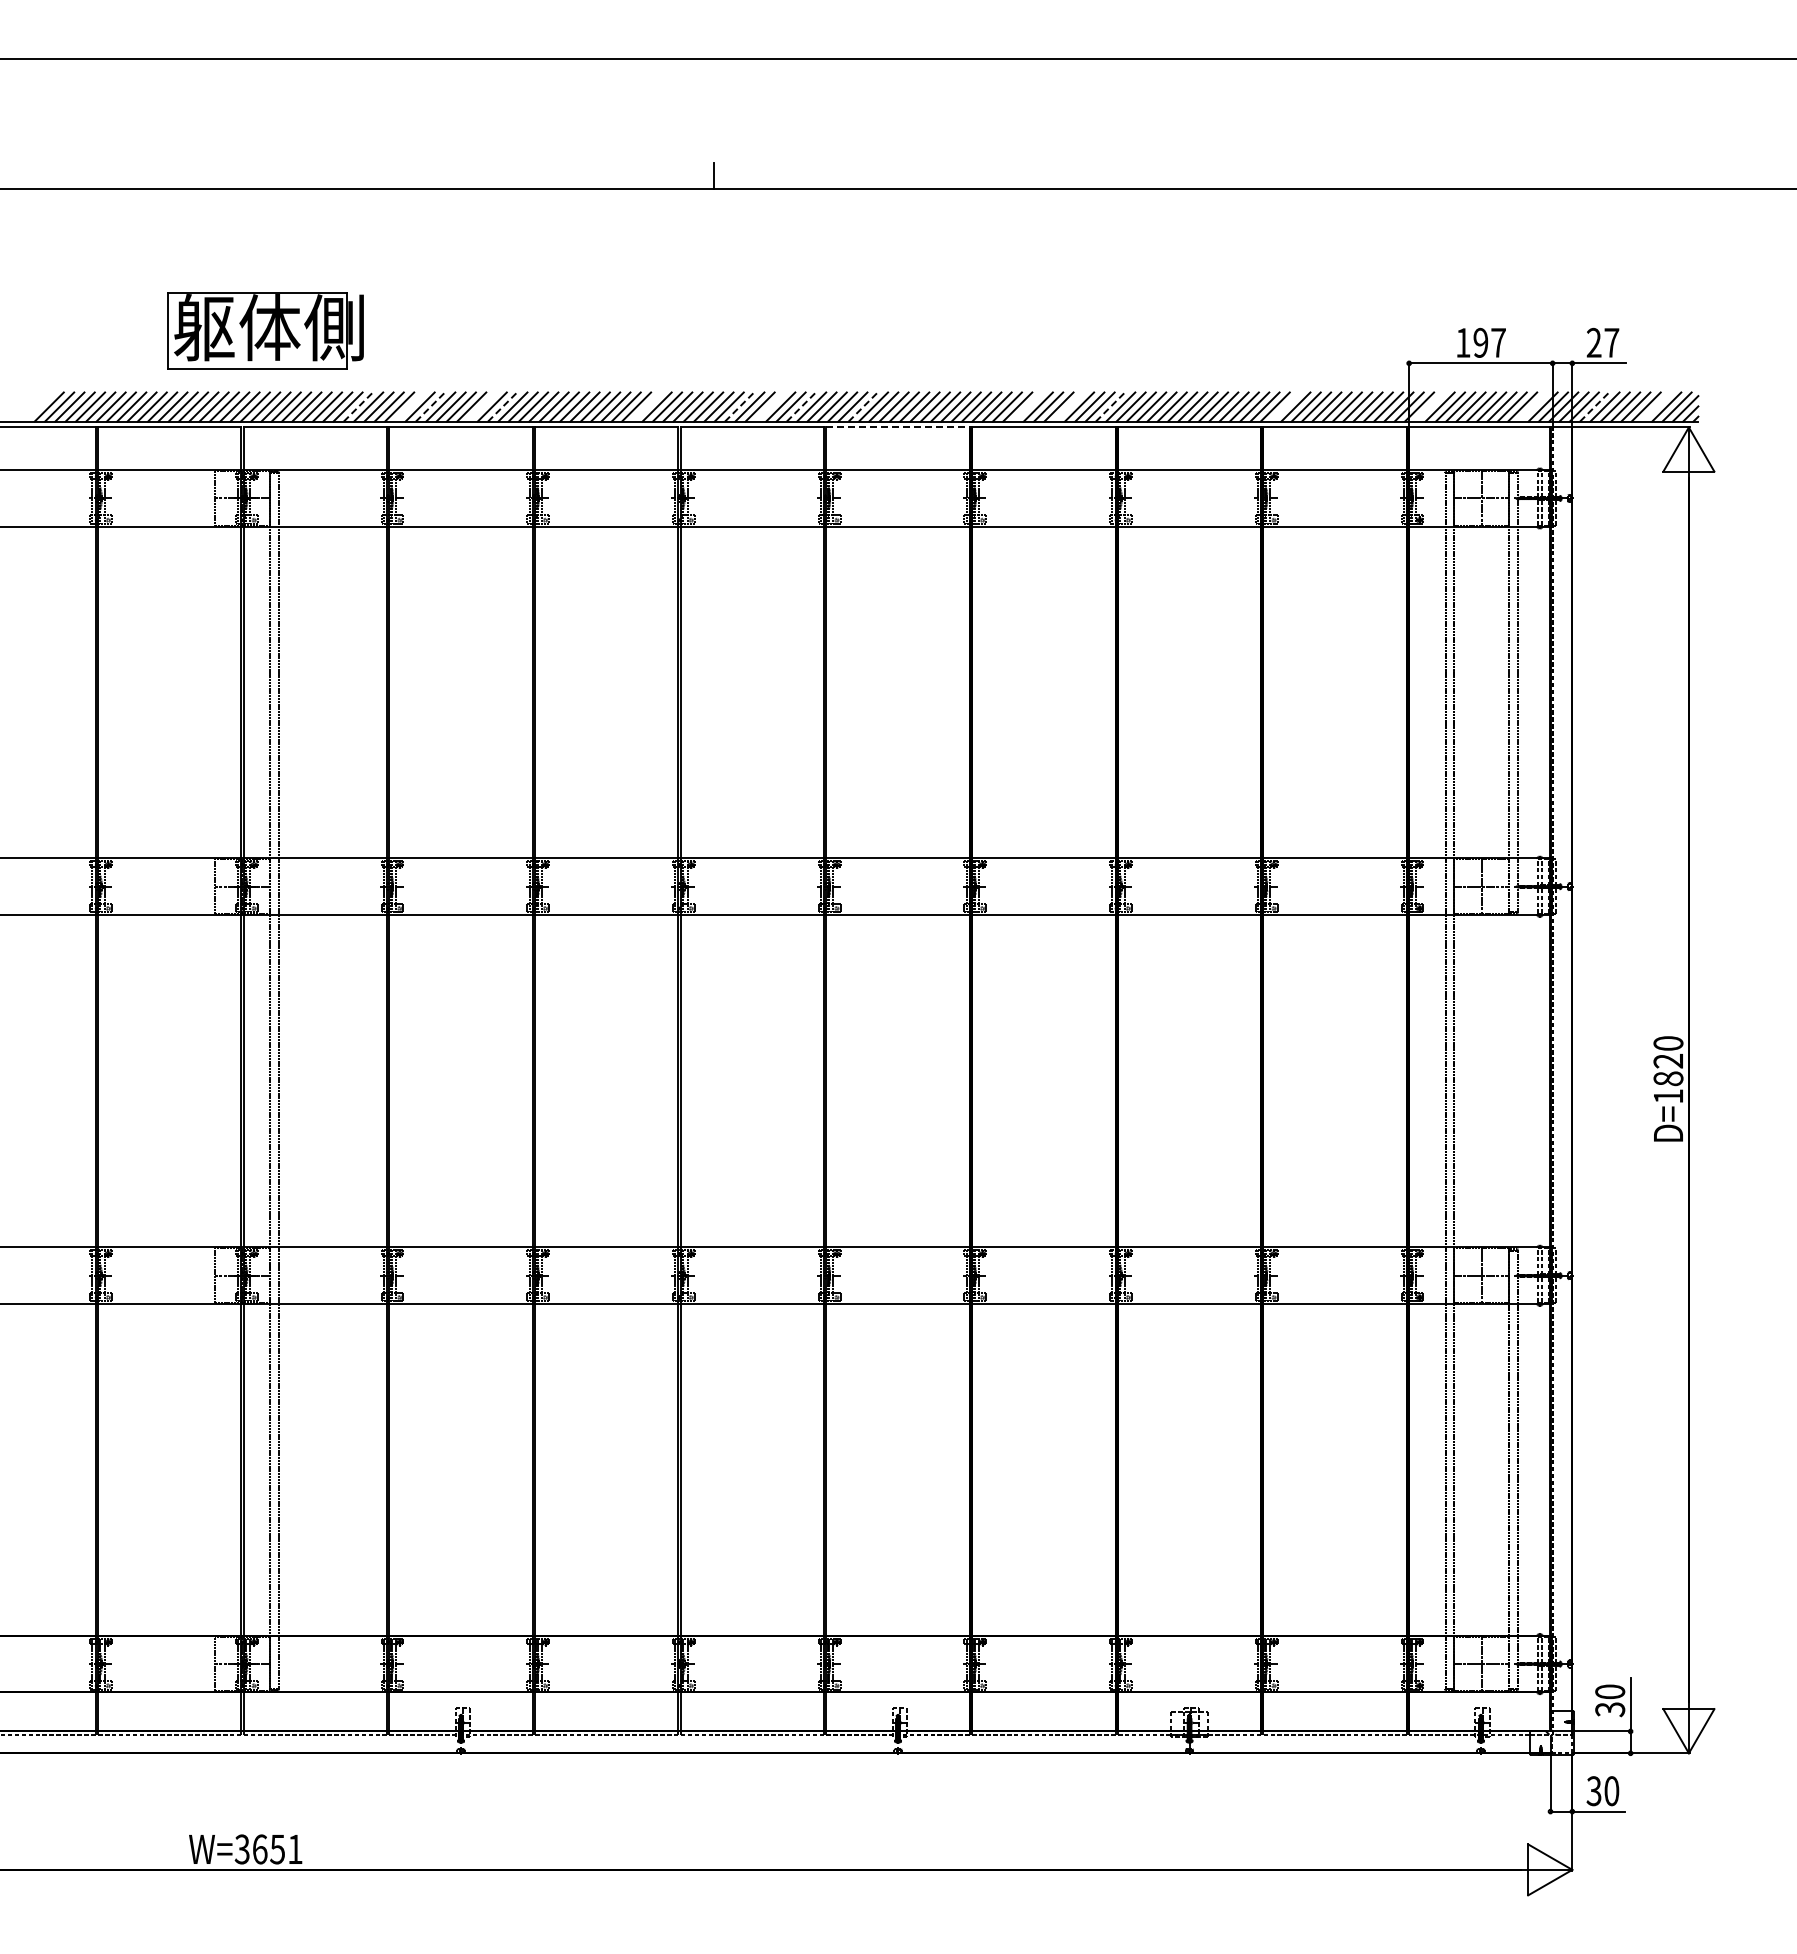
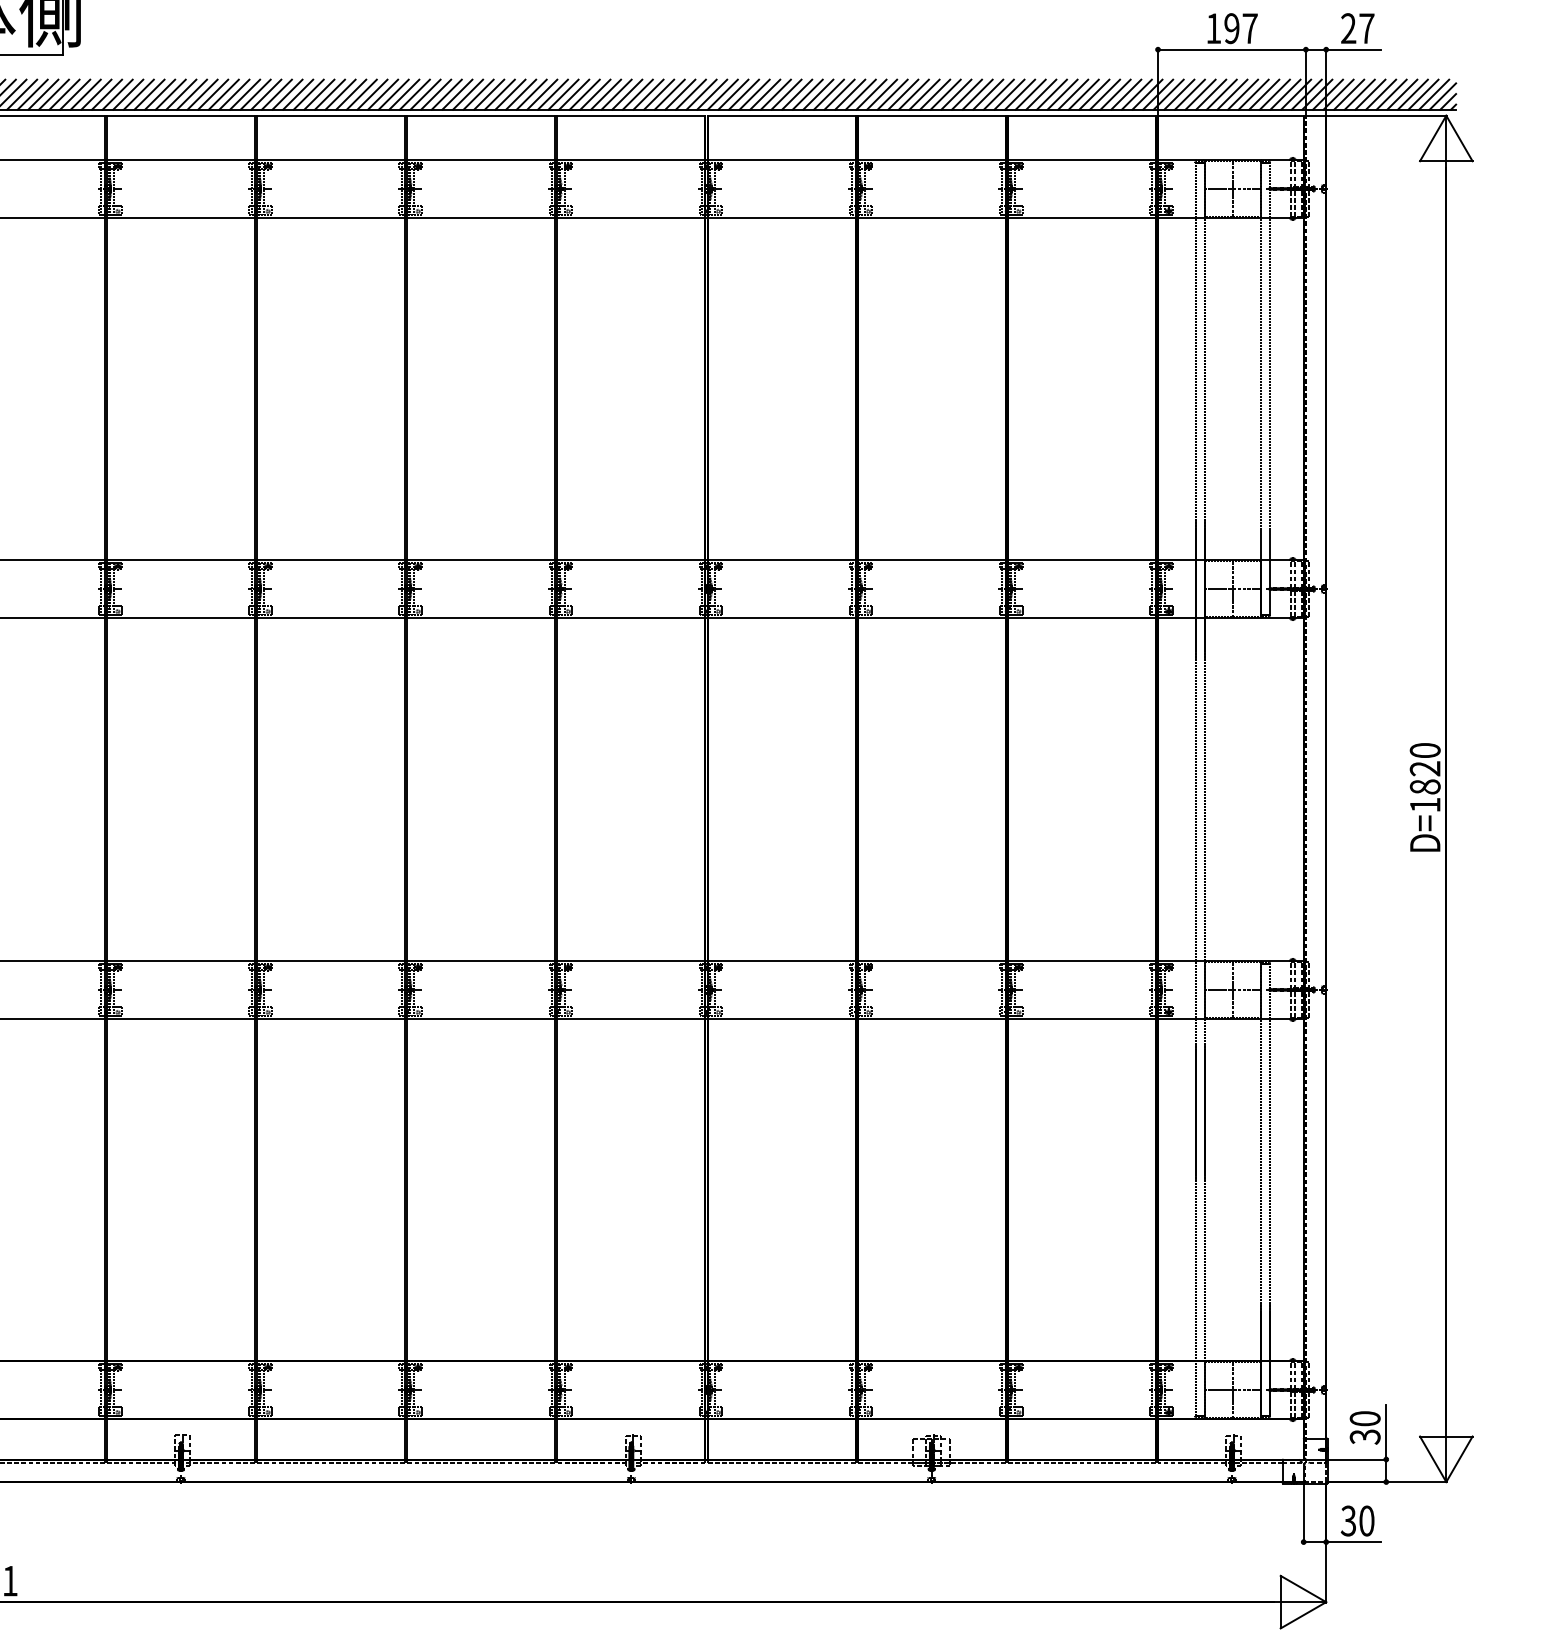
line: (409, 406) -> (127, 94), added
line: (481, 406) -> (202, 94), added
line: (646, 406) -> (372, 94), added
line: (770, 406) -> (499, 94), added
line: (1027, 406) -> (764, 94), added
line: (1068, 406) -> (806, 94), added
line: (1285, 406) -> (1030, 94), added
line: (1429, 406) -> (1179, 94), added
line: (1532, 406) -> (1285, 94), added
line: (1656, 406) -> (1412, 94), added
line: (358, 407) -> (75, 95), dashed -> solid
line: (430, 407) -> (149, 95), dashed -> solid
line: (502, 407) -> (223, 95), dashed -> solid
line: (739, 407) -> (467, 95), dashed -> solid
line: (801, 407) -> (531, 95), dashed -> solid
line: (863, 407) -> (595, 95), dashed -> solid
line: (1110, 407) -> (850, 95), dashed -> solid
line: (1594, 407) -> (1349, 95), dashed -> solid
line: (898, 427) -> (631, 115), dashed -> solid

